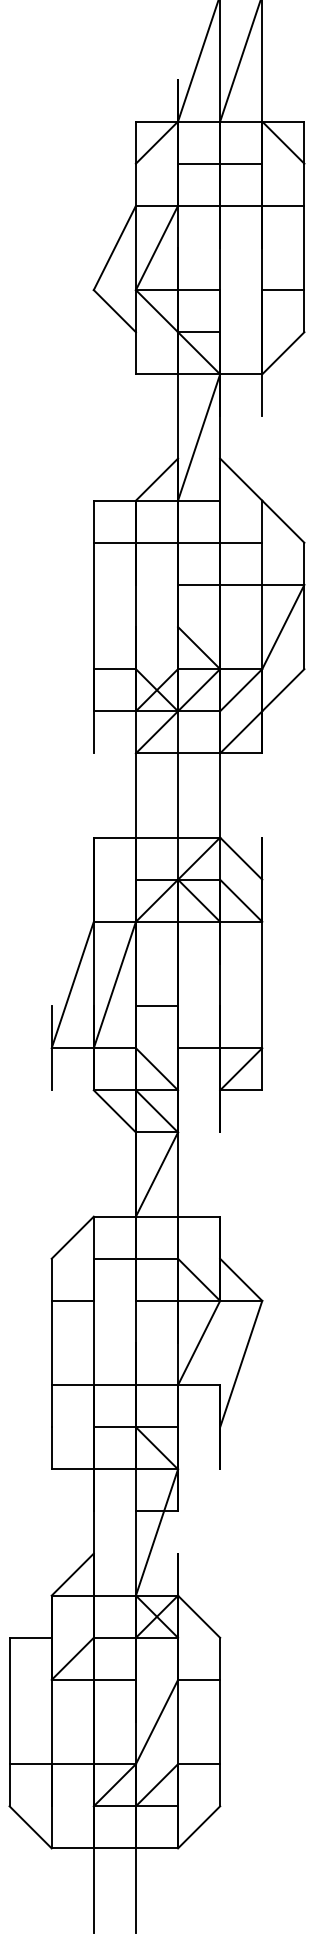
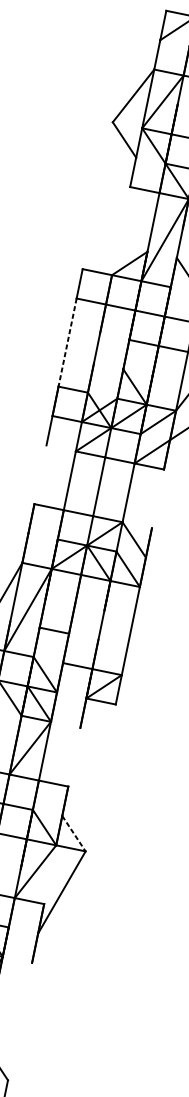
line: (93, 606) -> (67, 342), solid -> dashed
line: (241, 1279) -> (74, 833), solid -> dashed

